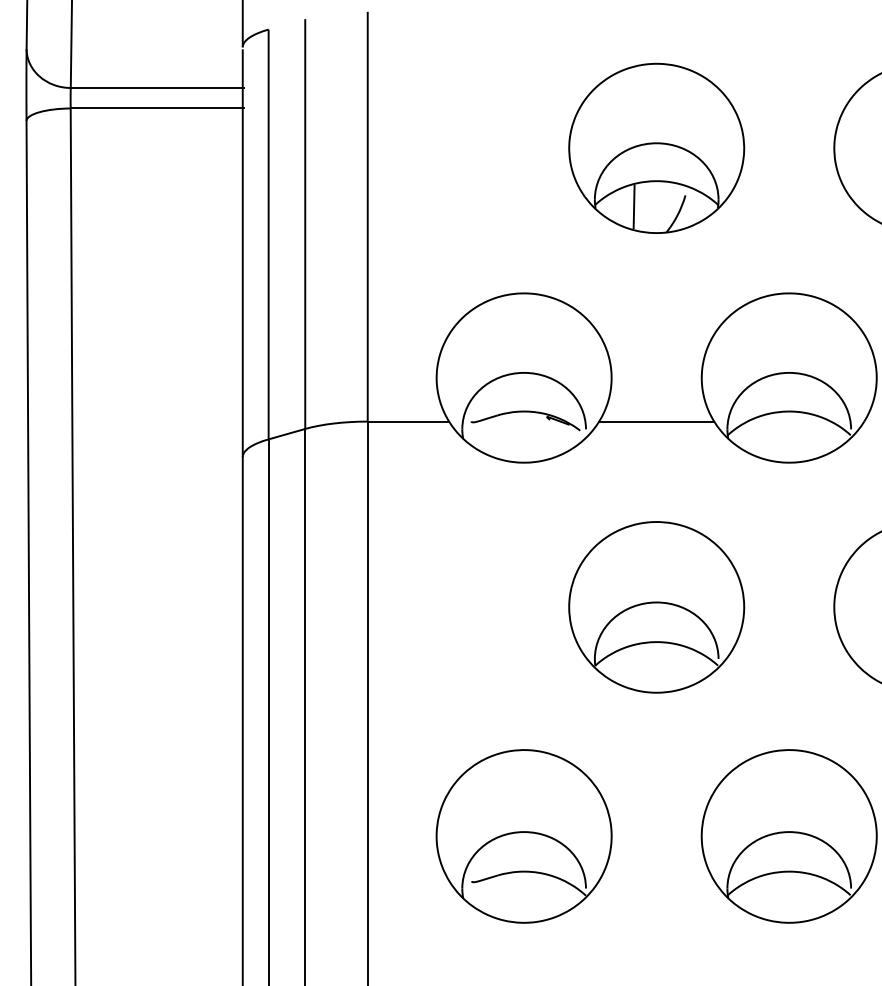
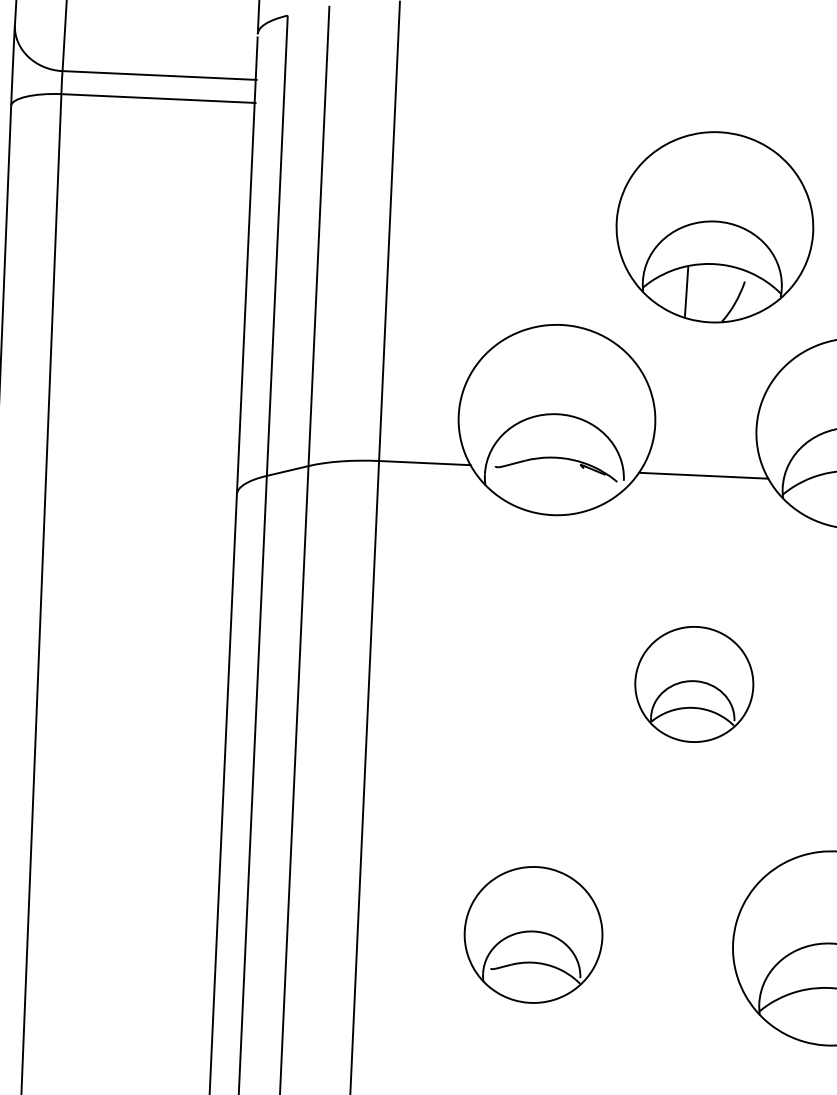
part: (656, 147) -> (714, 226), moved
part: (656, 607) -> (693, 684), size x0.6
part: (523, 836) -> (532, 934), size x0.7

